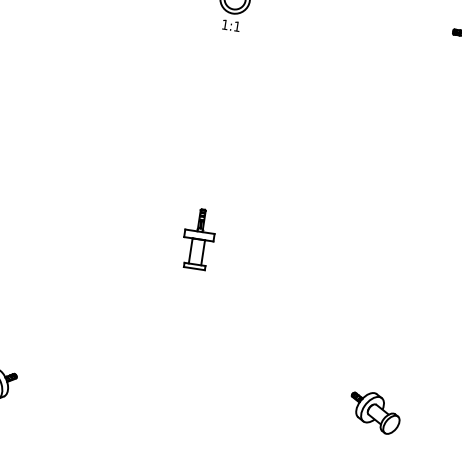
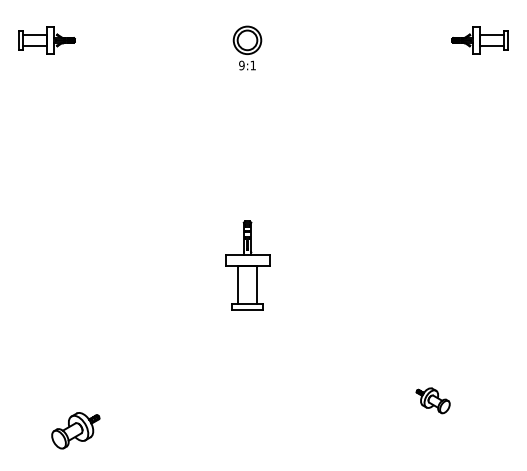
text: (224, 24) -> (241, 65), 1:1 -> 9:1
part: (198, 238) -> (247, 265), size x1.6
part: (374, 412) -> (432, 400), size x0.7

